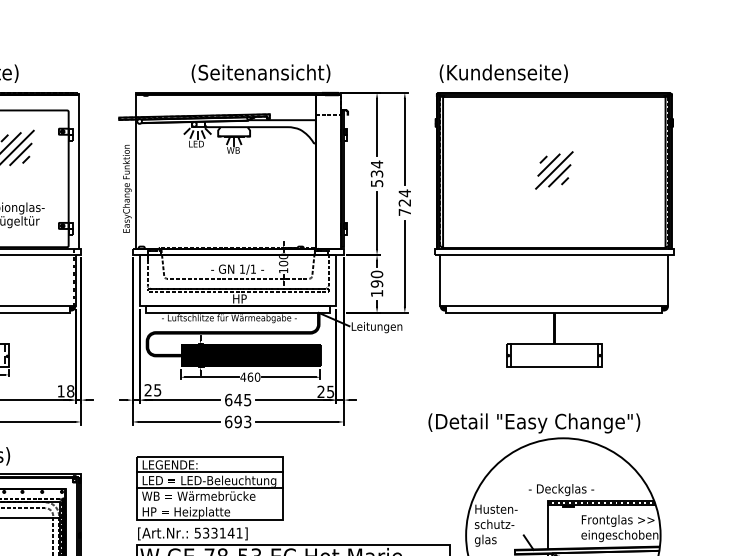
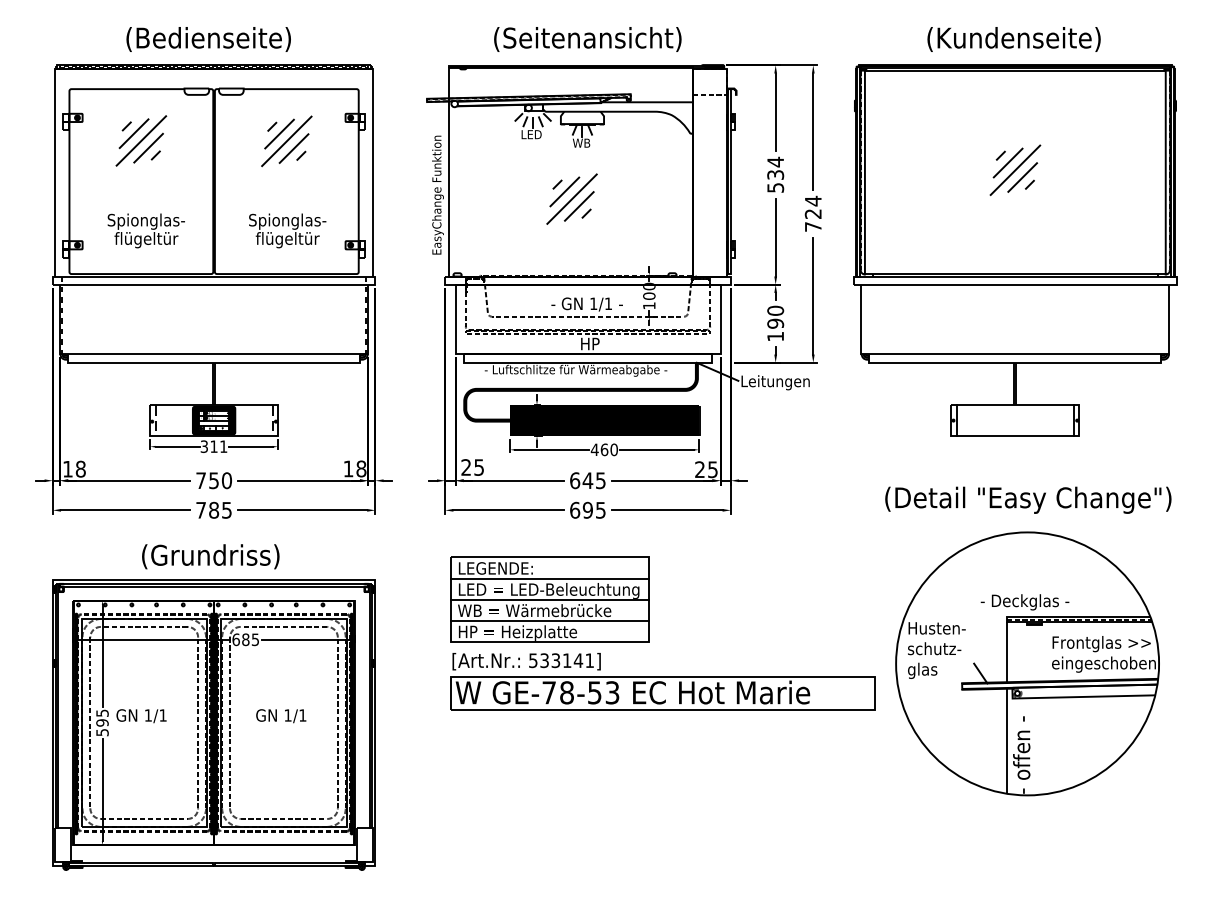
text: (260, 73) -> (587, 39), moved
text: (503, 73) -> (1013, 39), moved
part: (226, 191) -> (571, 198), added
text: (247, 421) -> (600, 509), 693 -> 695
text: (534, 422) -> (1028, 499), moved
line: (209, 504) -> (549, 621), added

